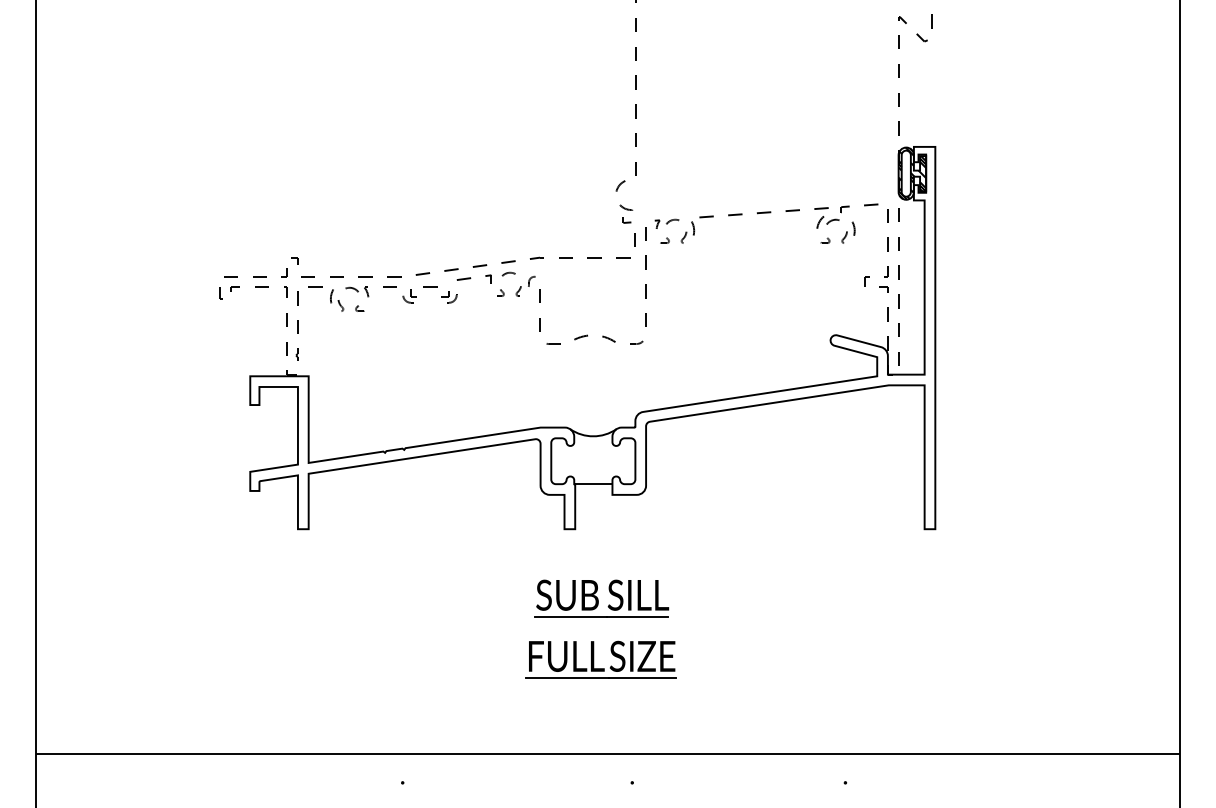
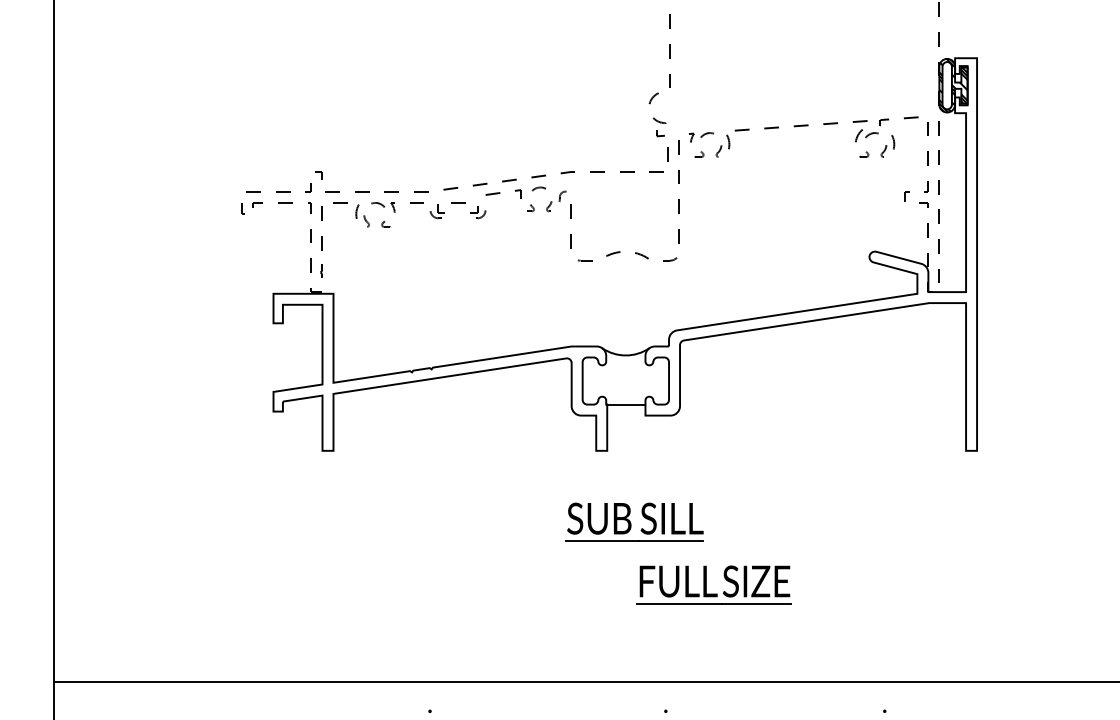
part: (600, 659) -> (713, 584), moved

